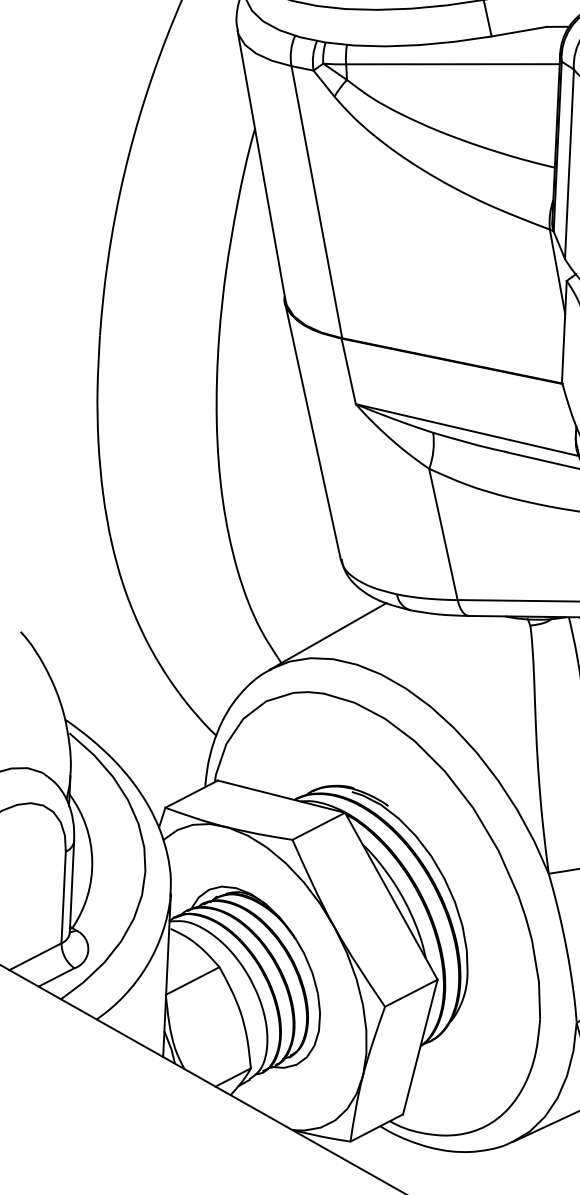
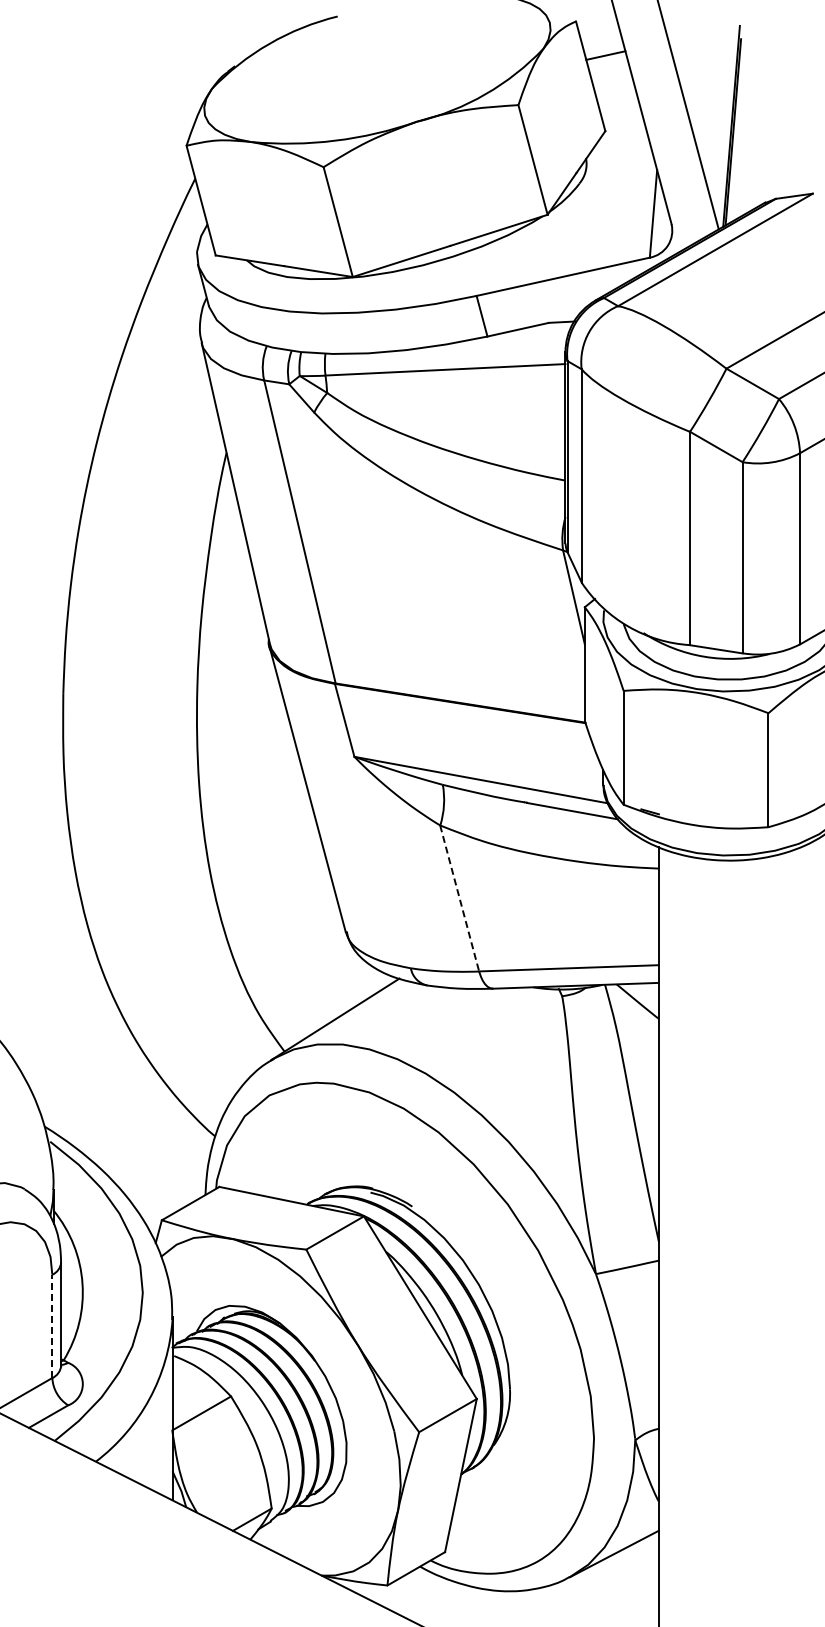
line: (443, 534) -> (459, 898), solid -> dashed
line: (63, 897) -> (52, 1326), solid -> dashed

